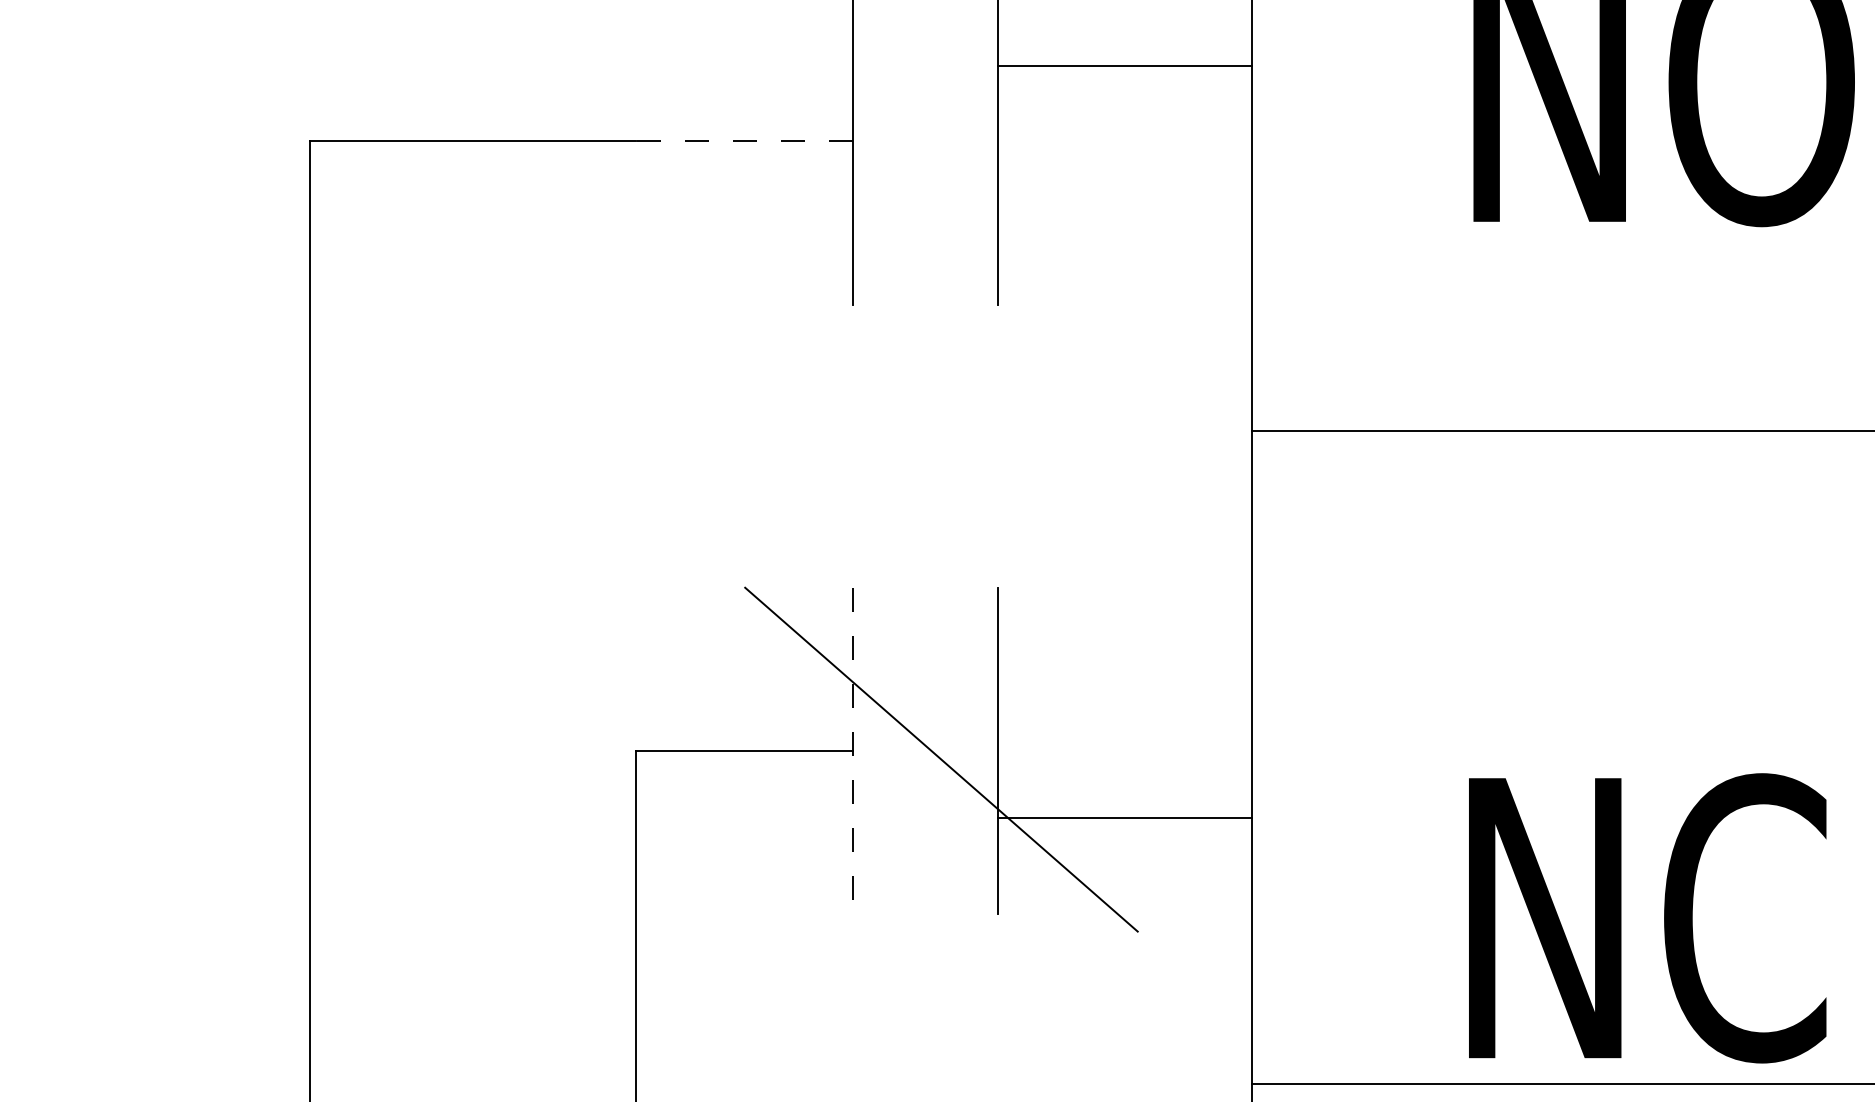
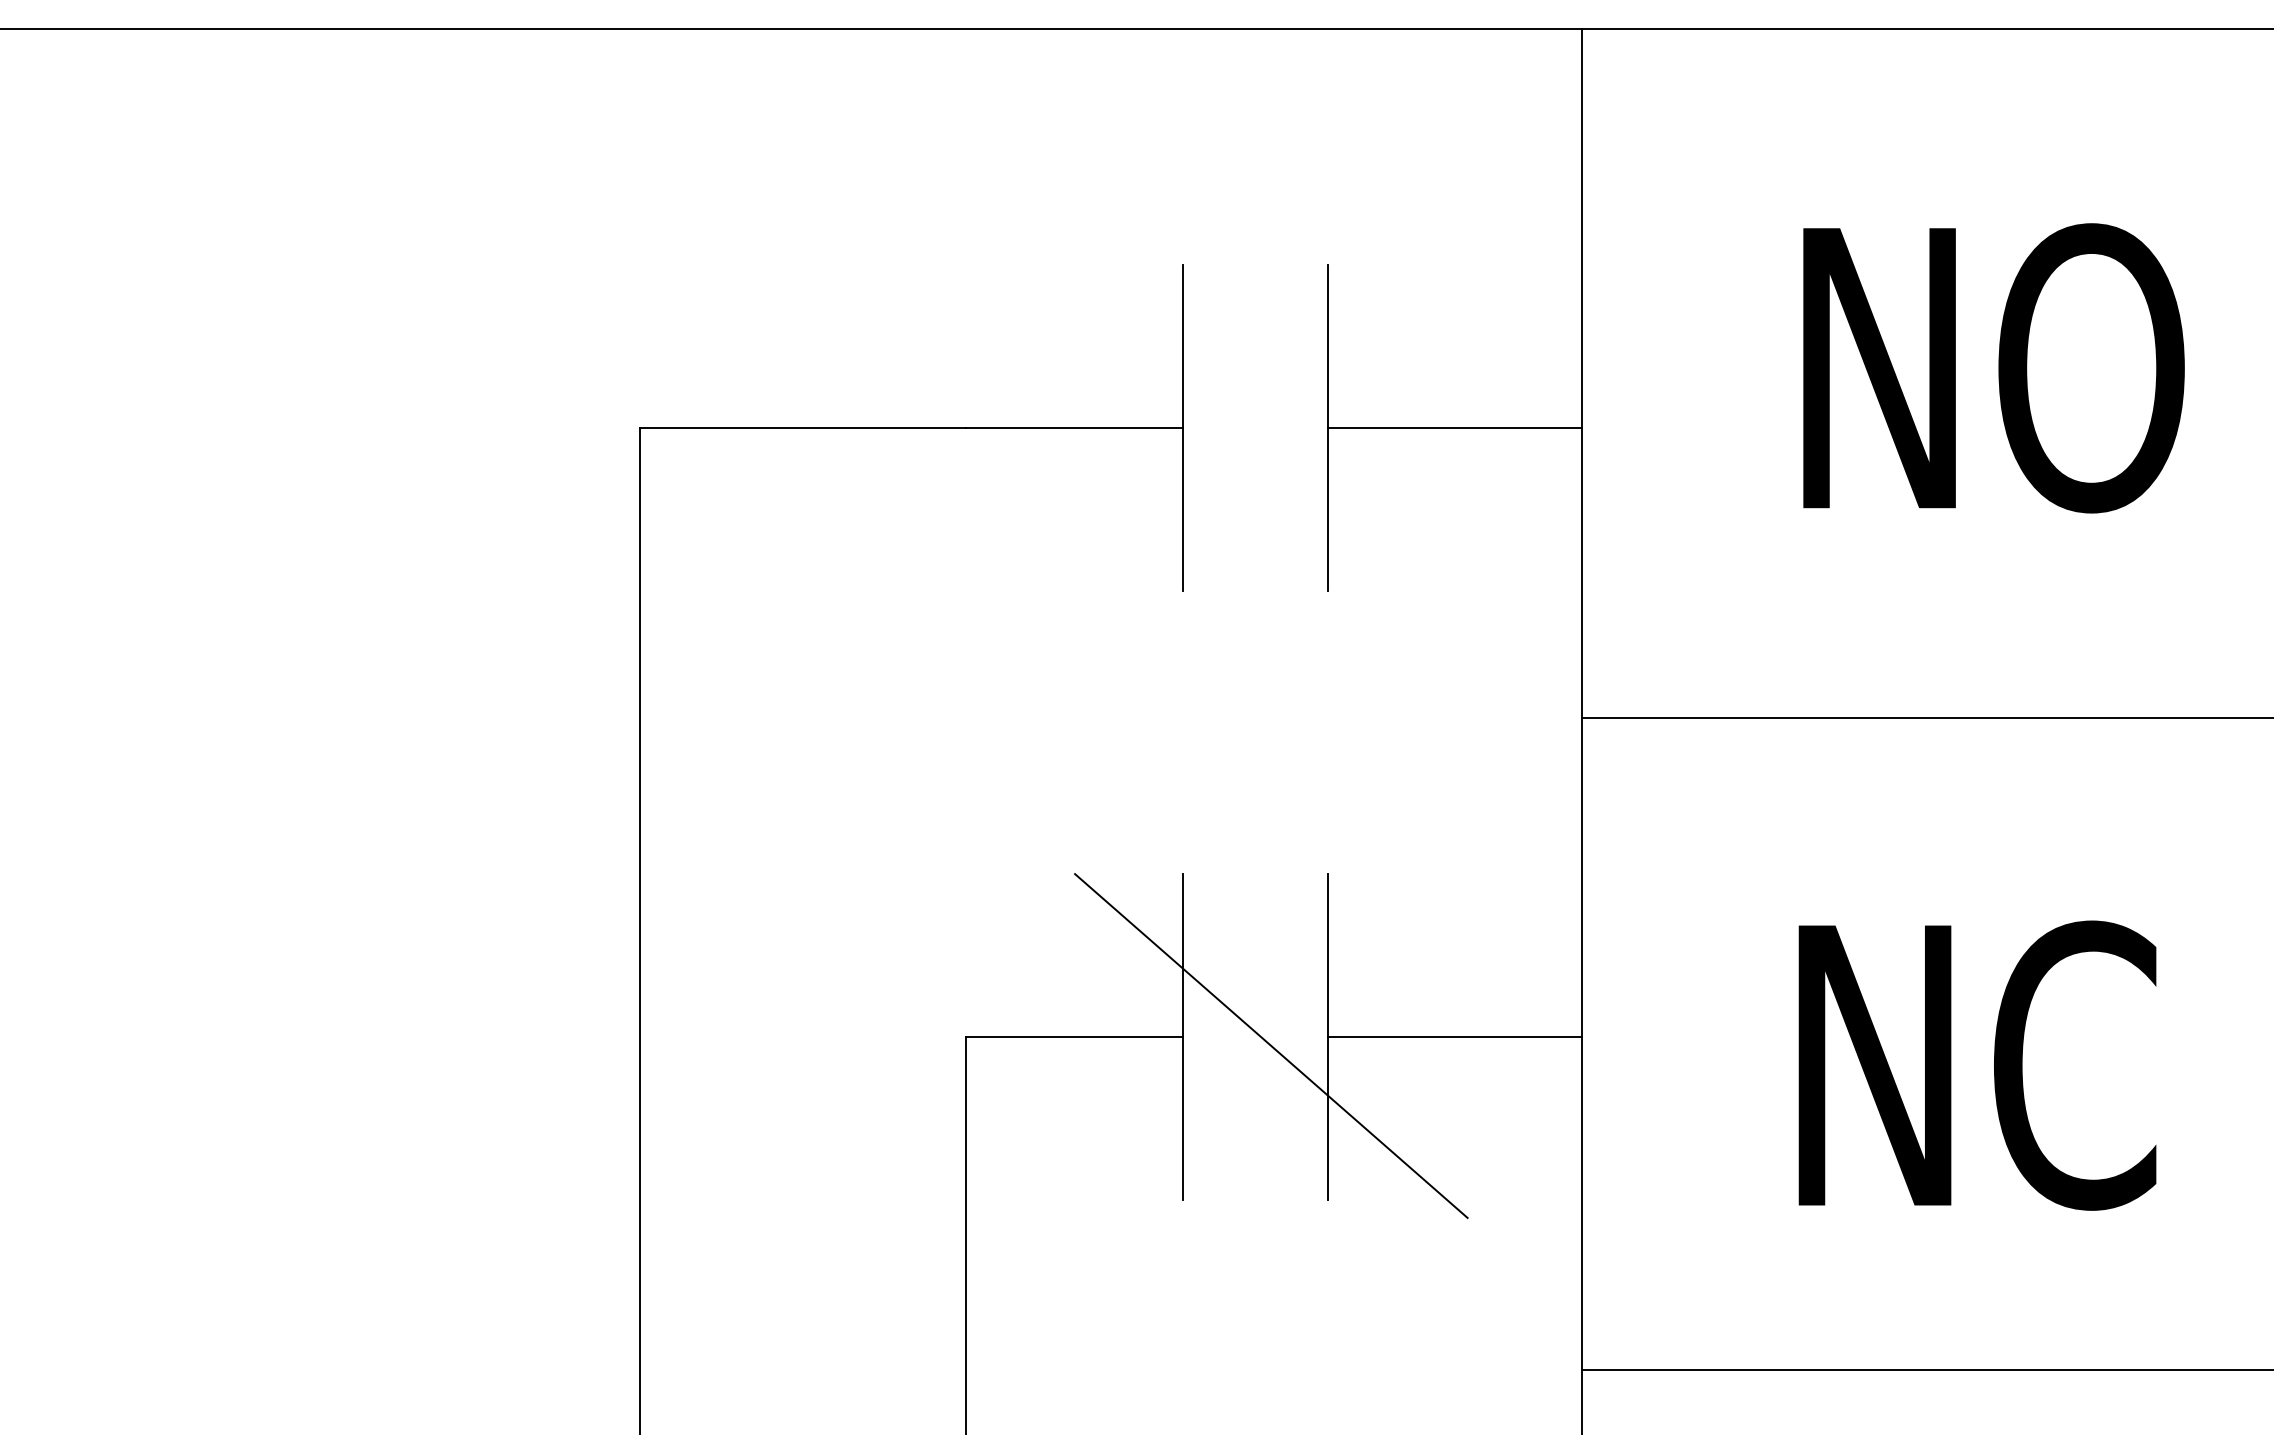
line: (1125, 66) -> (1455, 427), moved
line: (744, 141) -> (1074, 427), dashed -> solid
line: (853, 751) -> (1183, 1037), dashed -> solid
line: (1125, 818) -> (1455, 1037), moved
text: (1647, 918) -> (1977, 1065), moved

